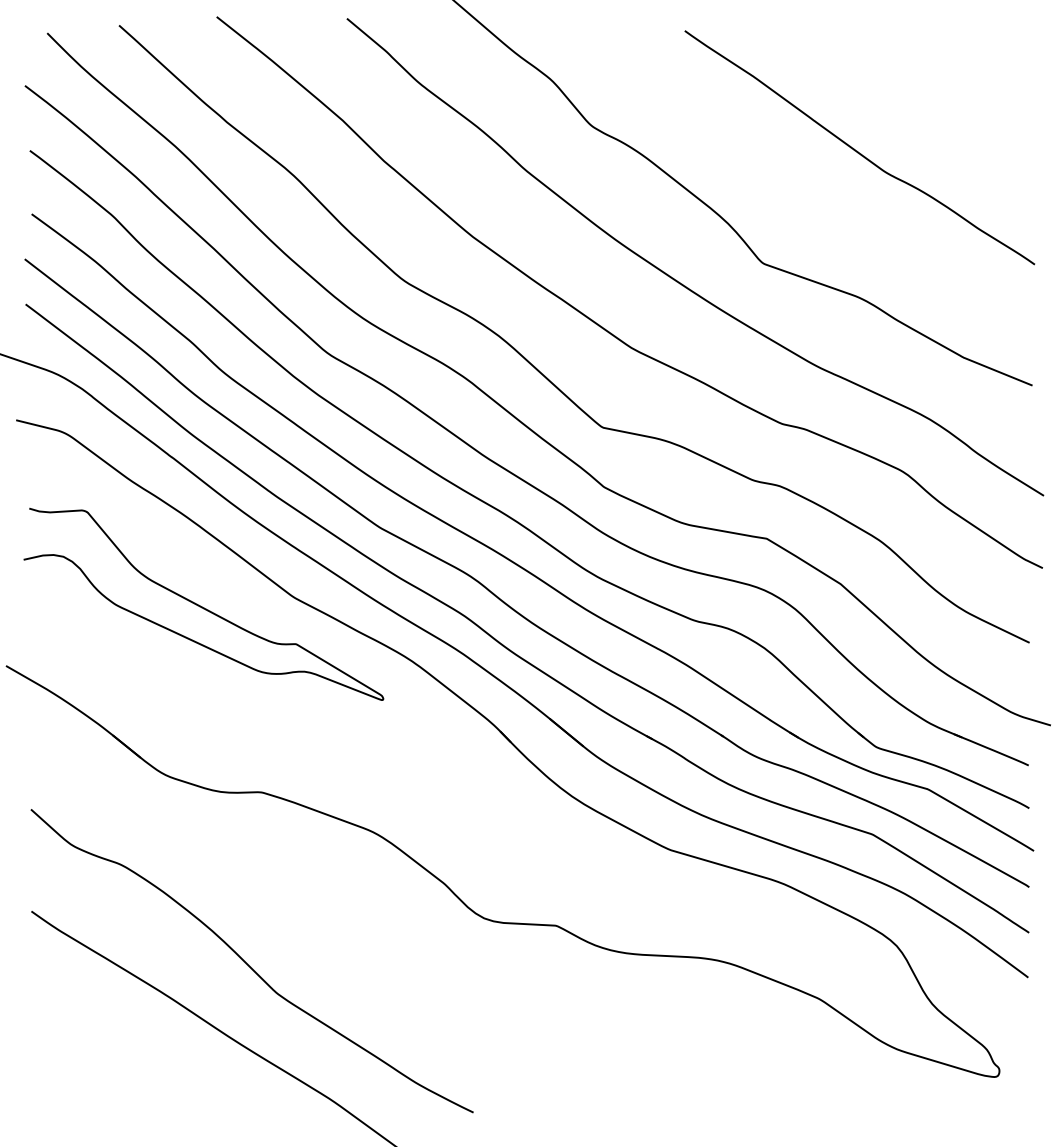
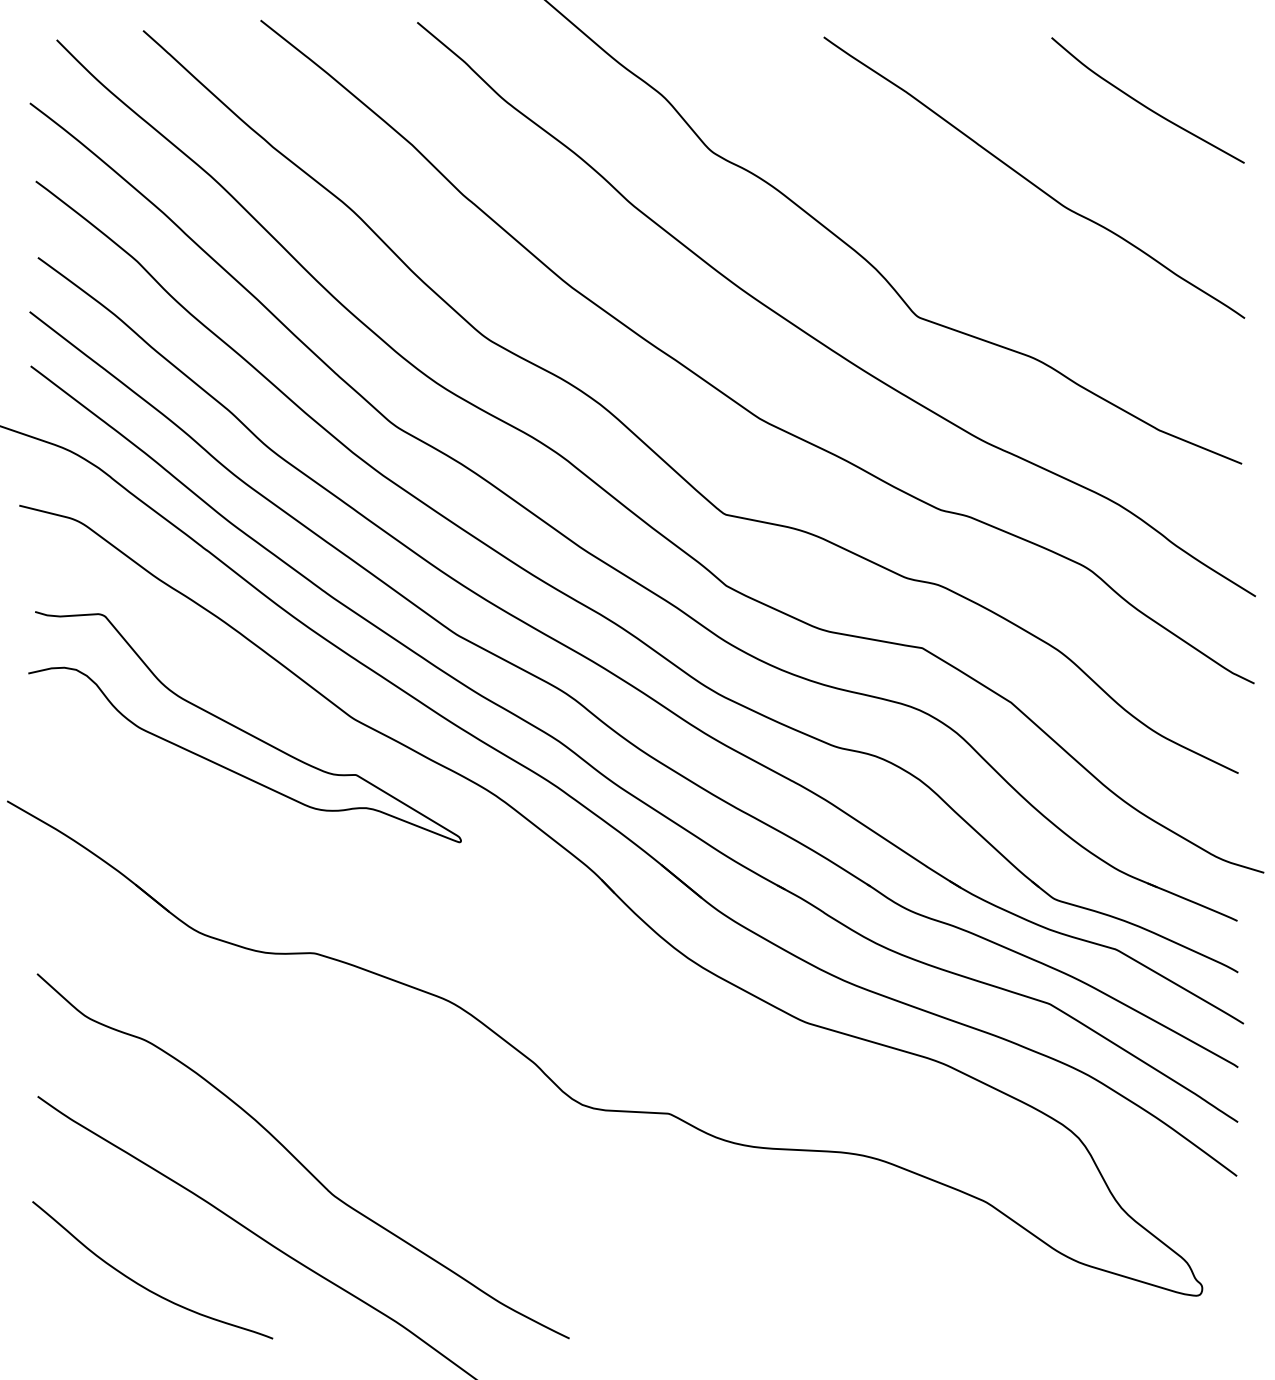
curve: (951, 86) -> (1144, 104), added
curve: (117, 1067) -> (141, 1284), added

